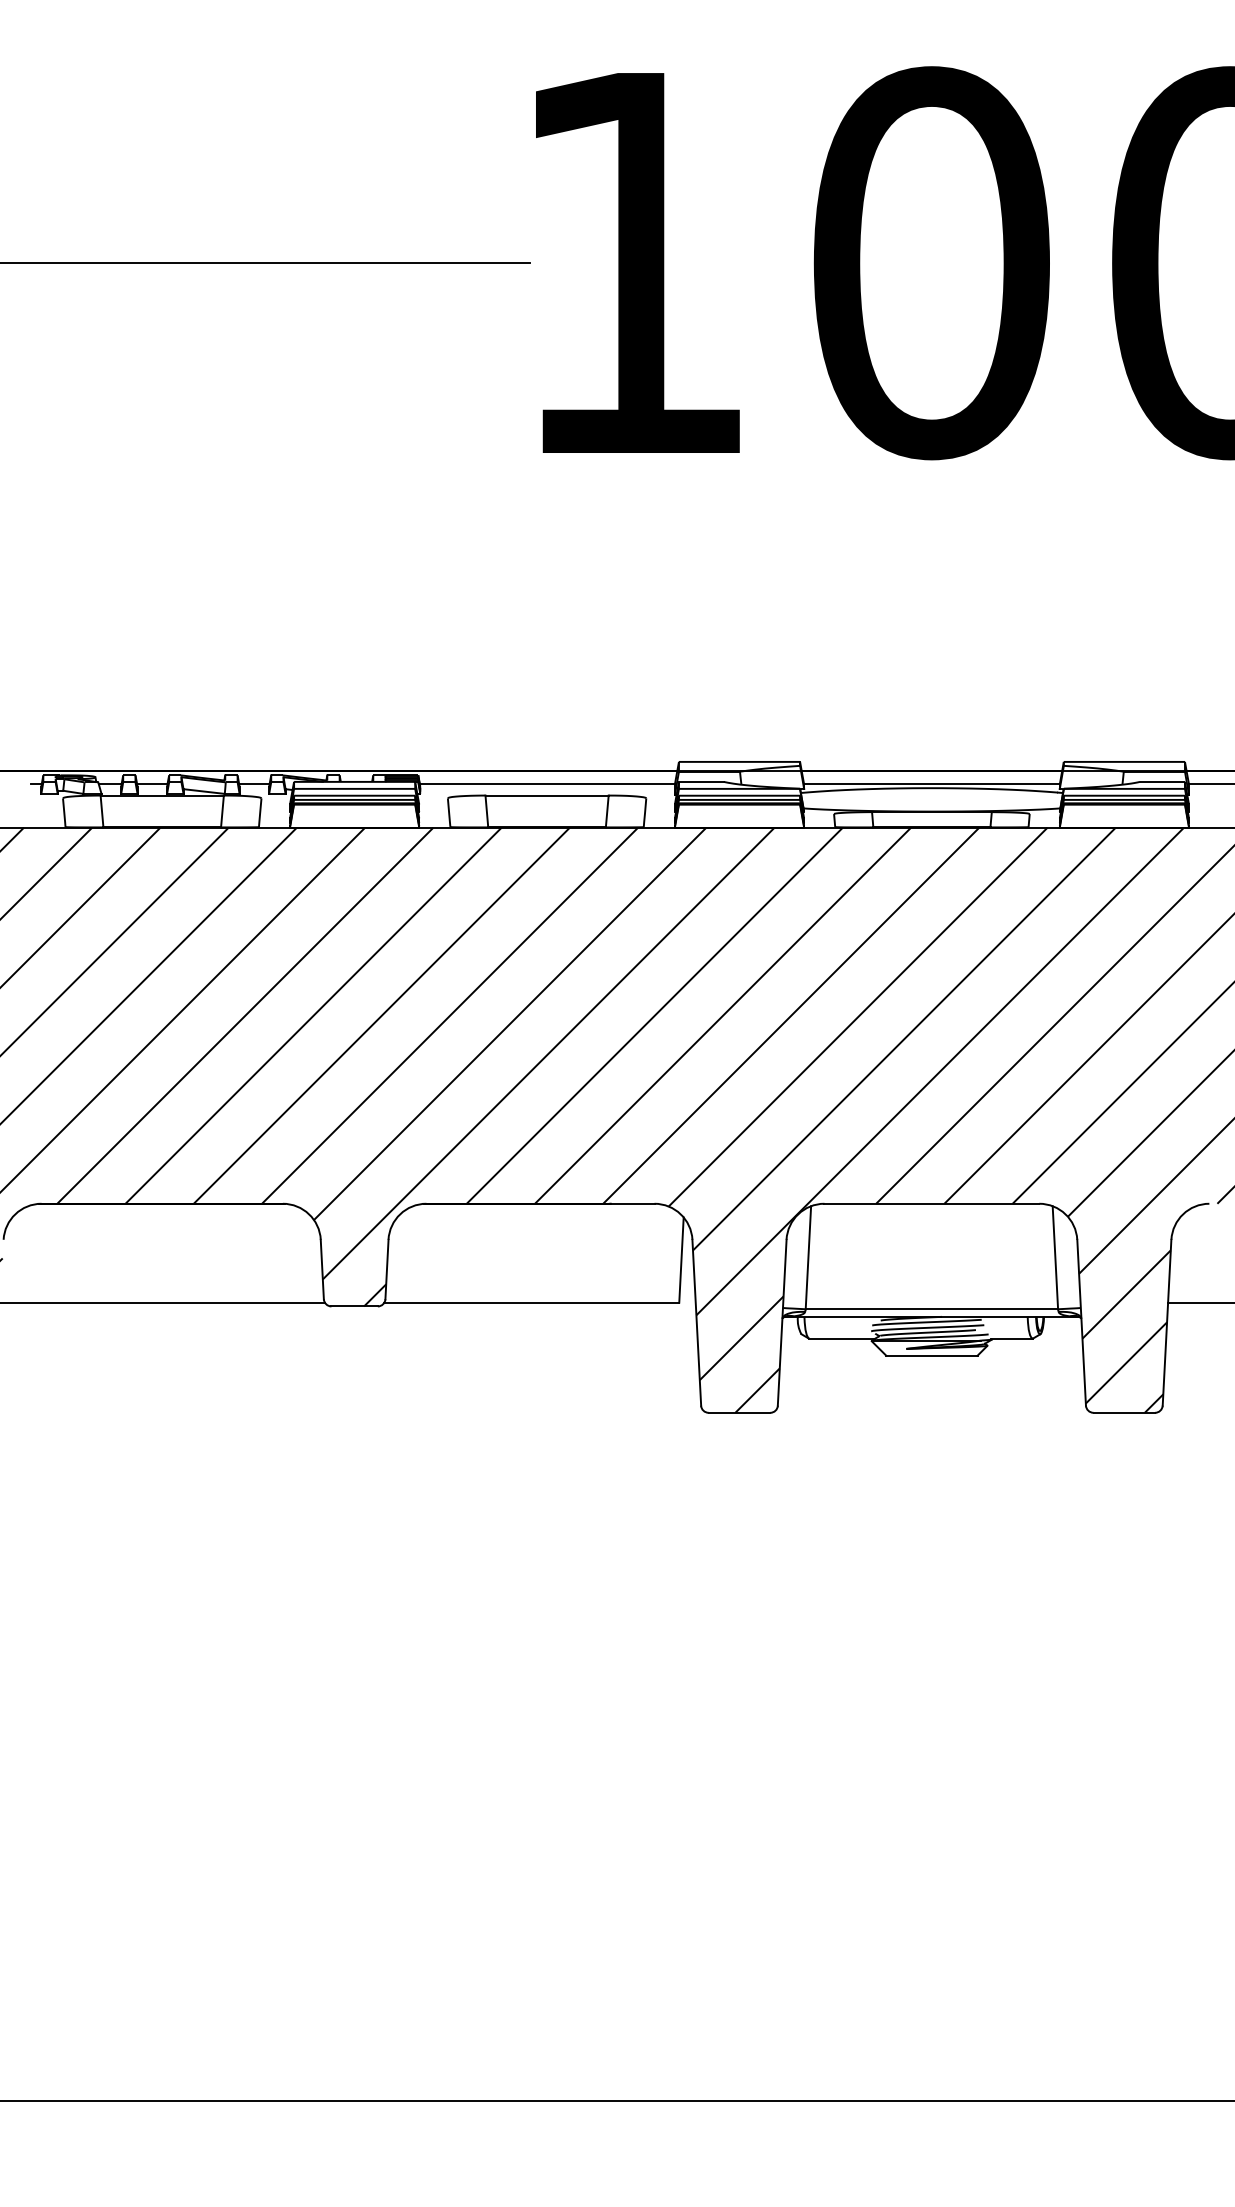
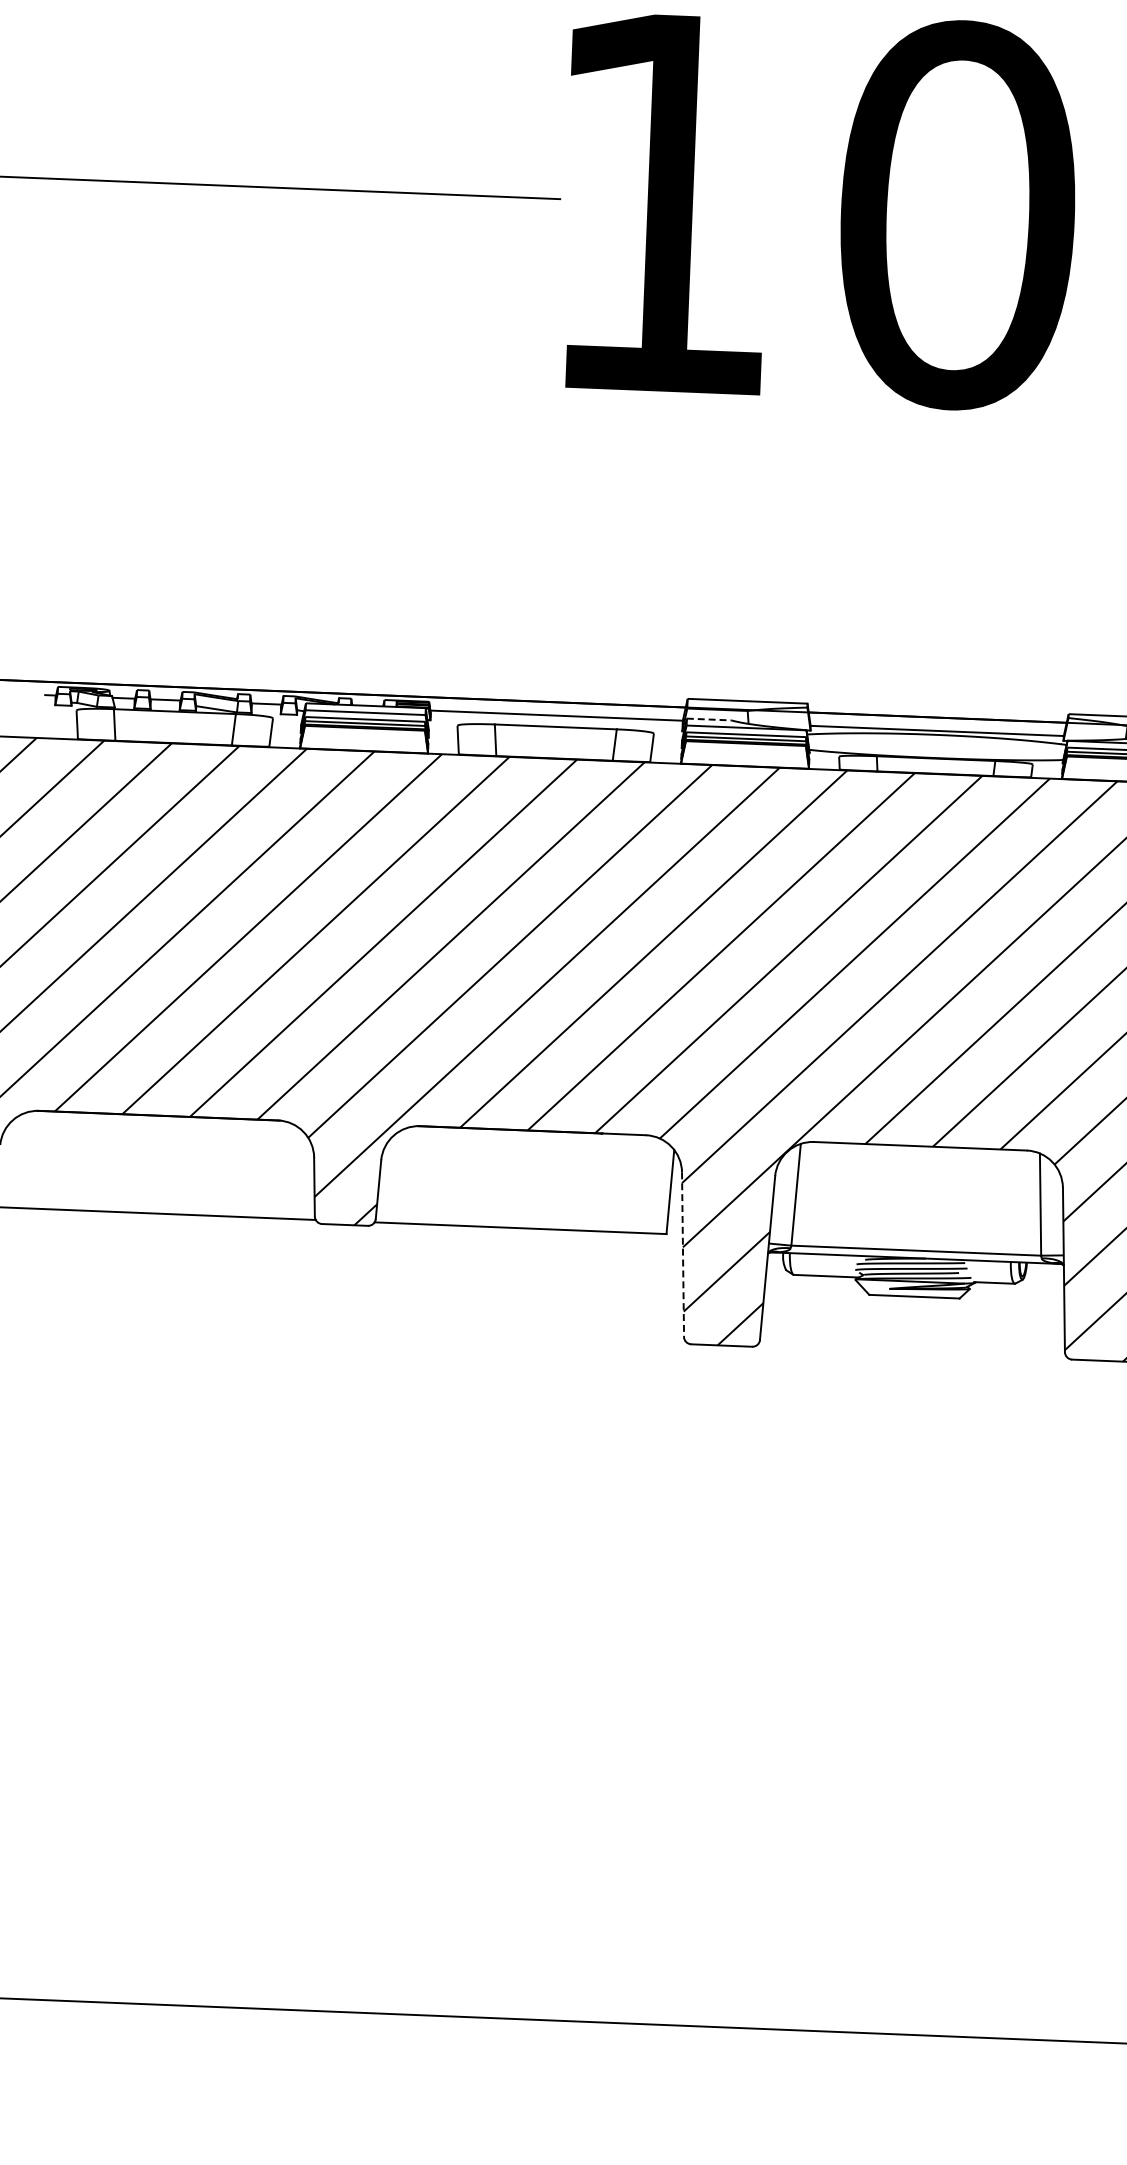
line: (701, 781) -> (709, 719), solid -> dashed
line: (696, 1323) -> (682, 1255), solid -> dashed

